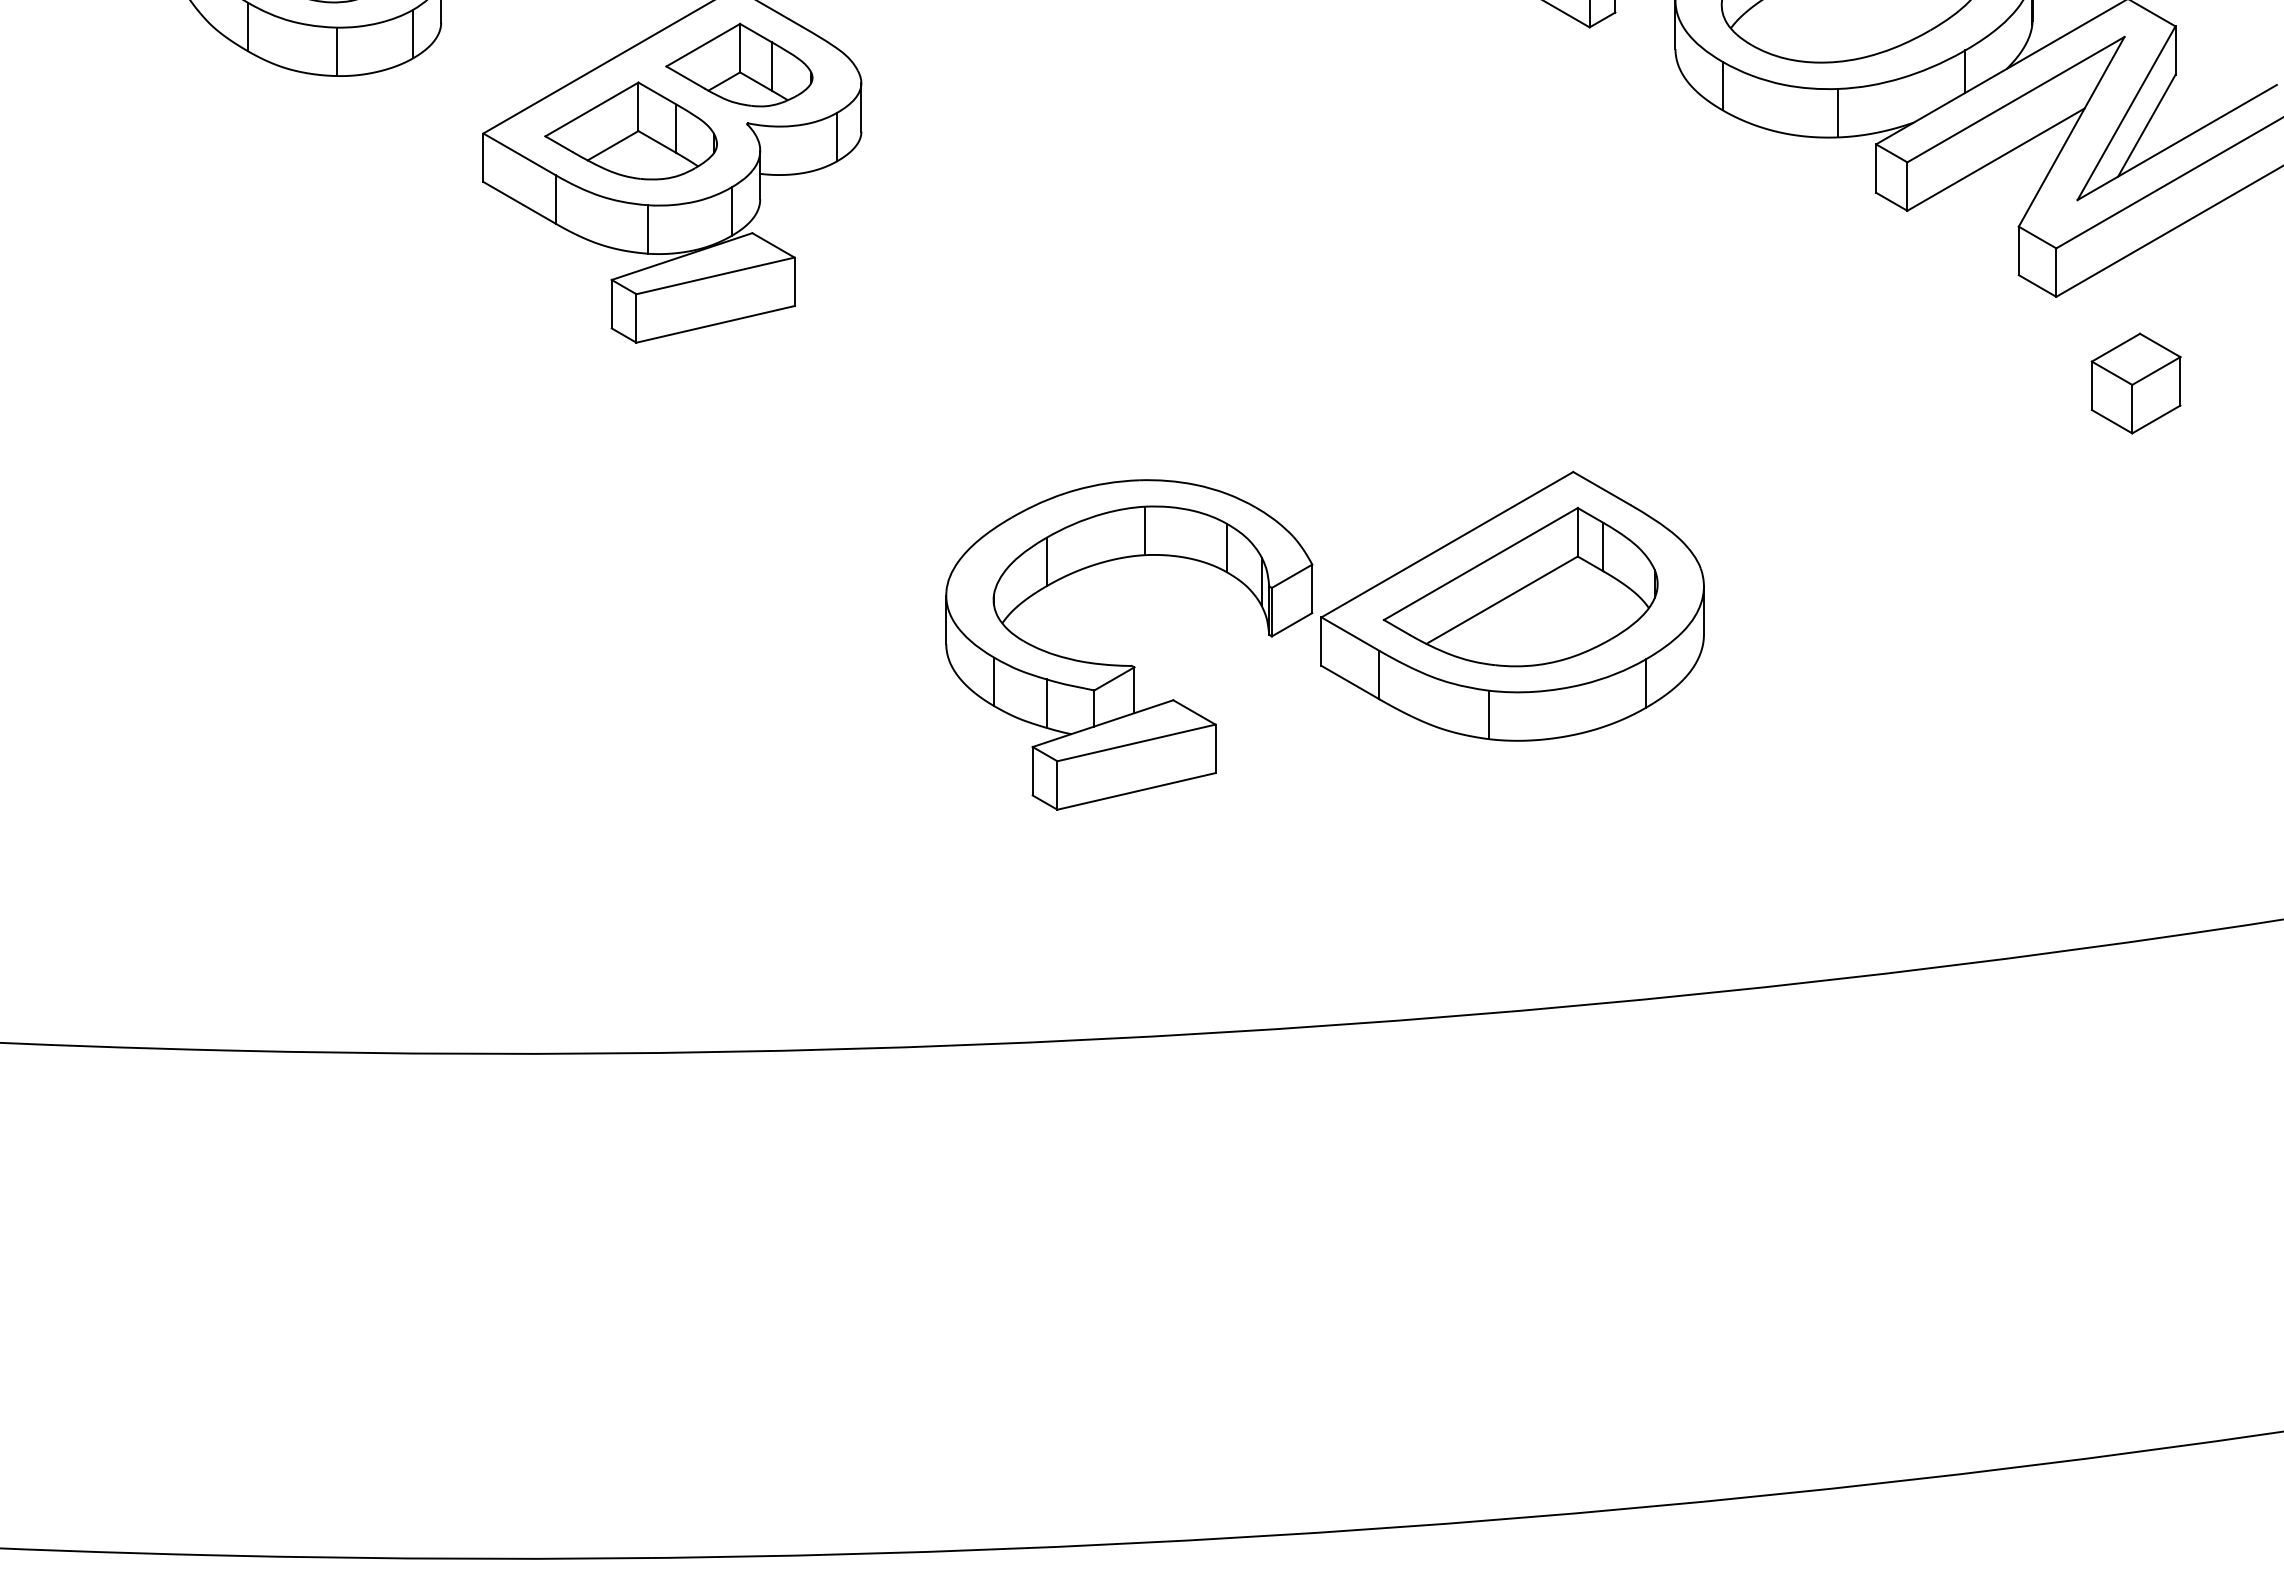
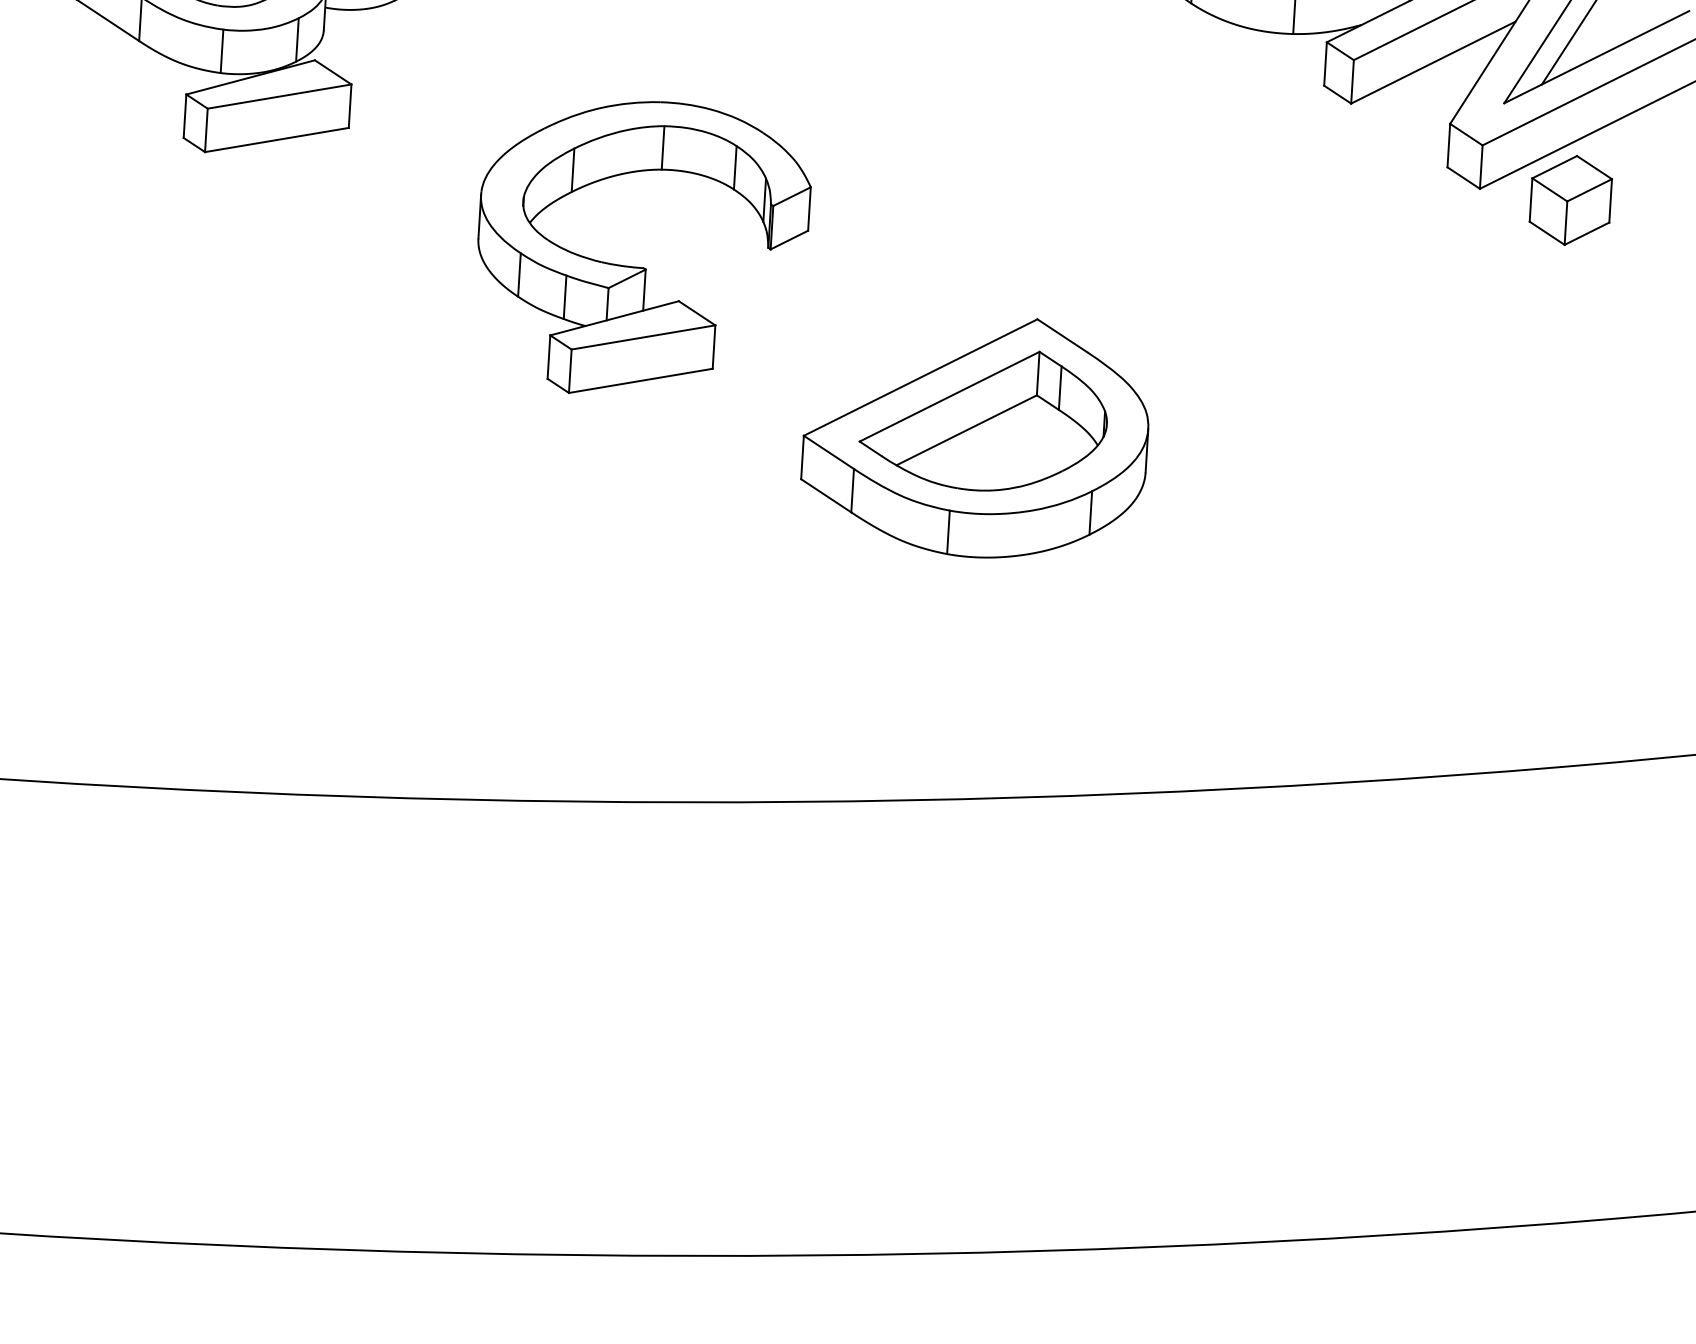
part: (2135, 383) -> (1570, 200), moved
part: (1124, 664) -> (637, 266), moved

